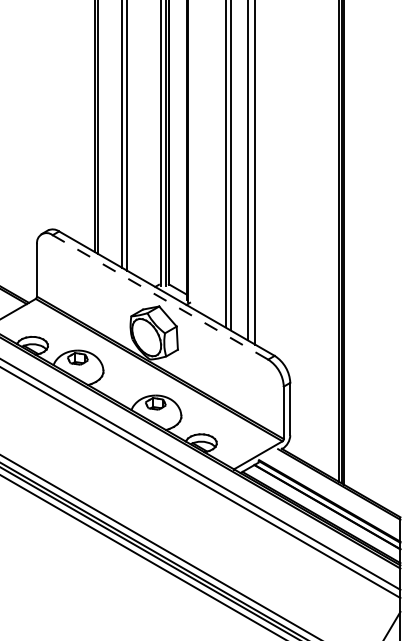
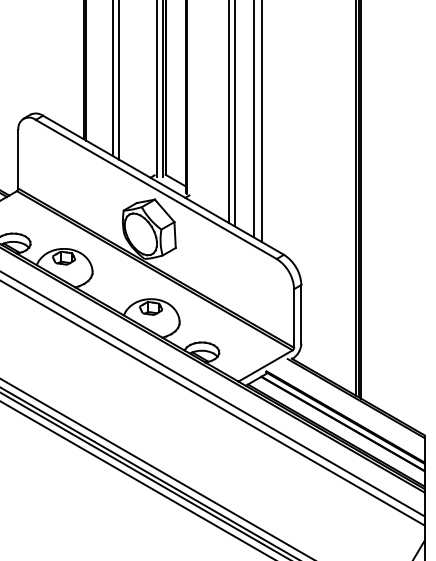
line: (160, 297) -> (156, 189), dashed -> solid

